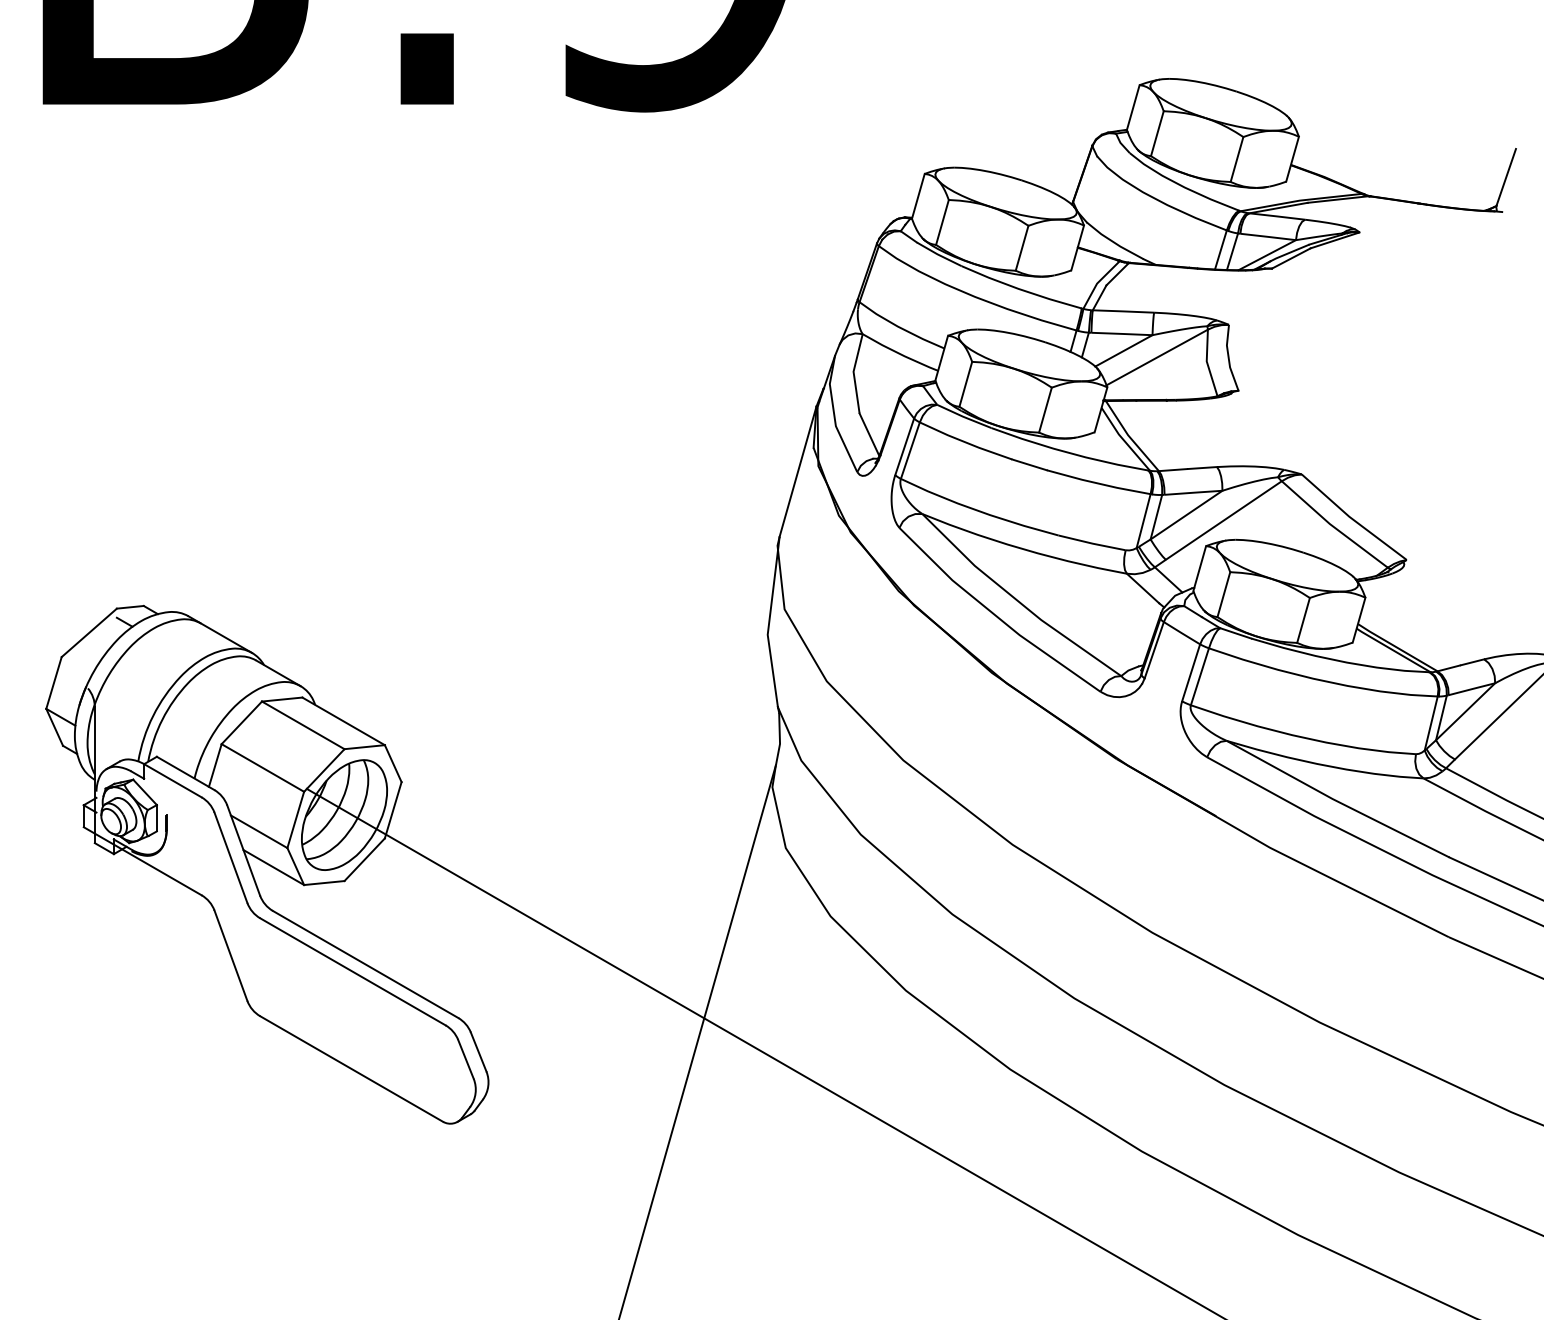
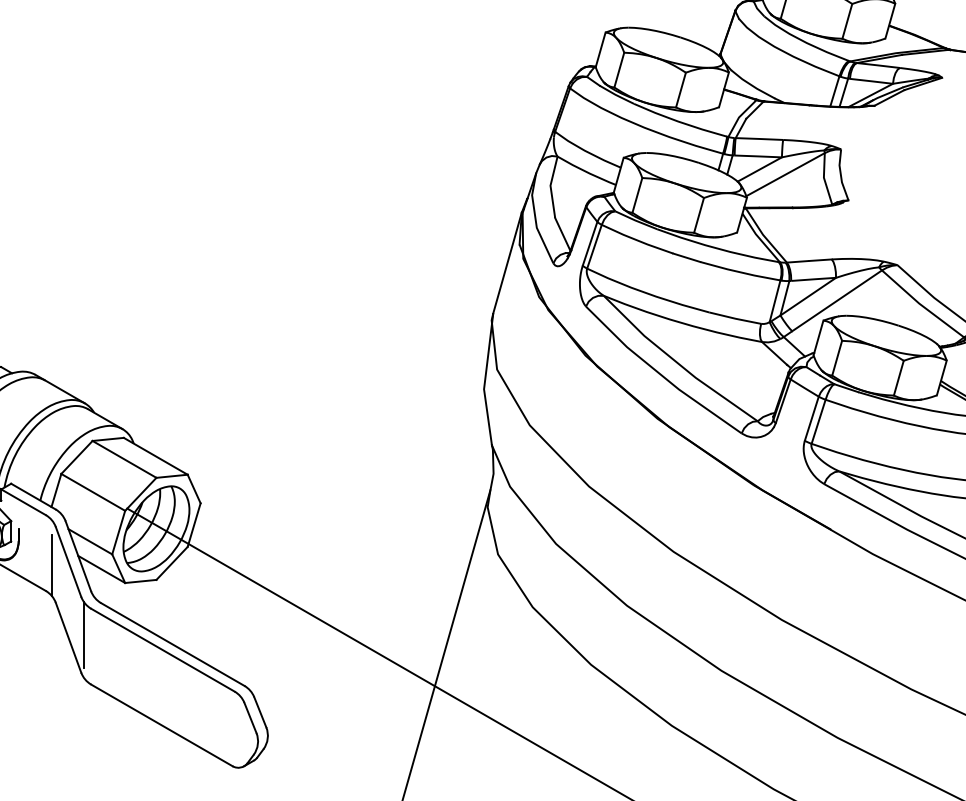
line: (209, 861) -> (51, 564), added
line: (251, 951) -> (84, 634), added

